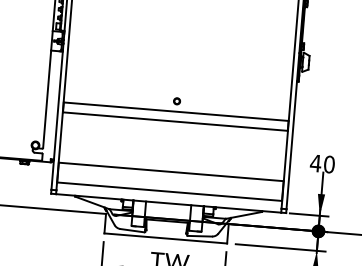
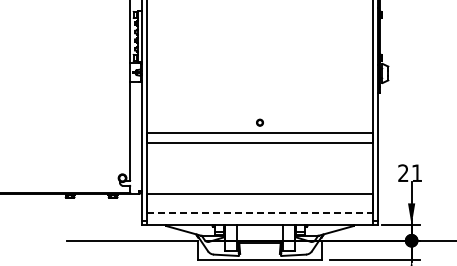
text: (321, 164) -> (409, 173), 40 -> 21
line: (170, 191) -> (260, 213), solid -> dashed

